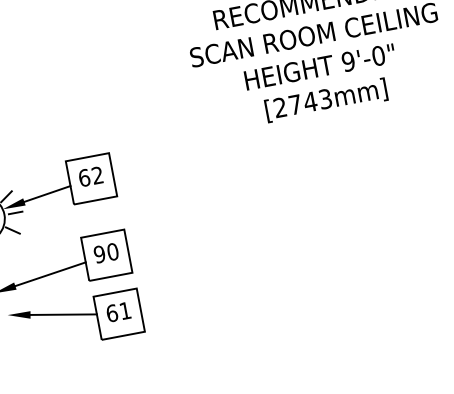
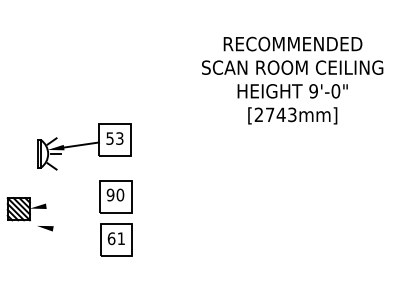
text: (90, 176) -> (114, 138), 62 -> 53
line: (49, 274) -> (72, 202), removed
line: (62, 313) -> (76, 232), removed

